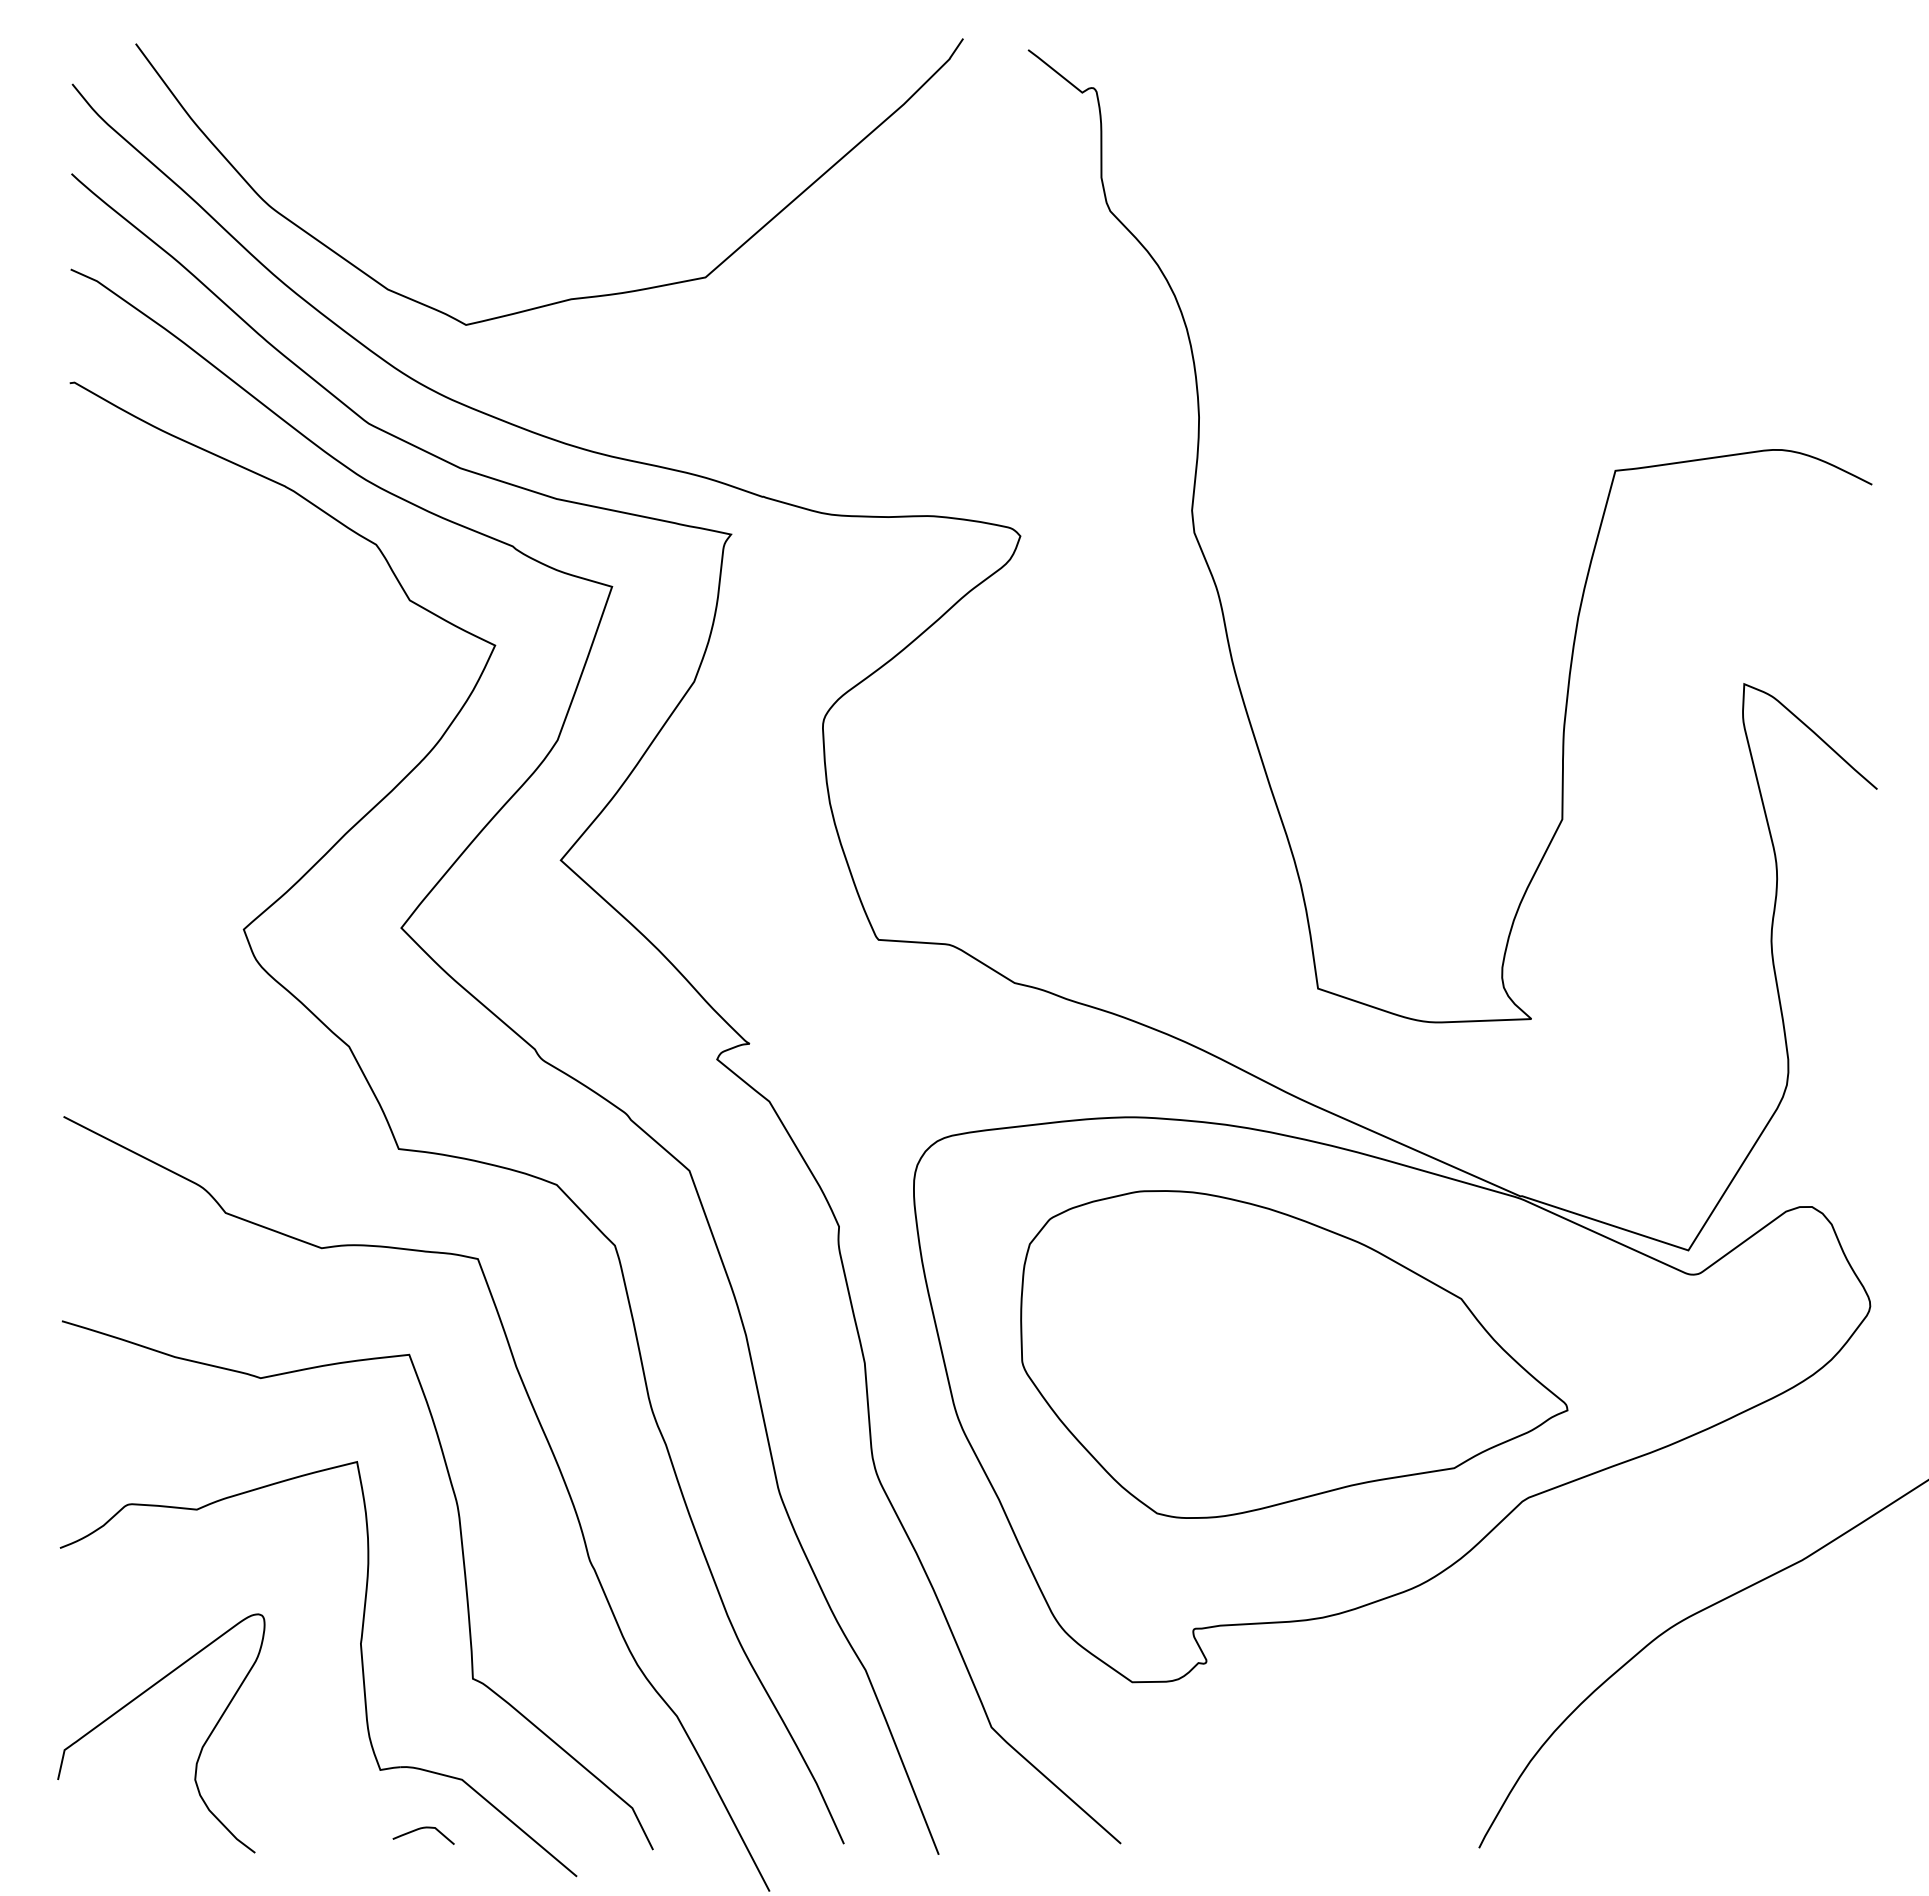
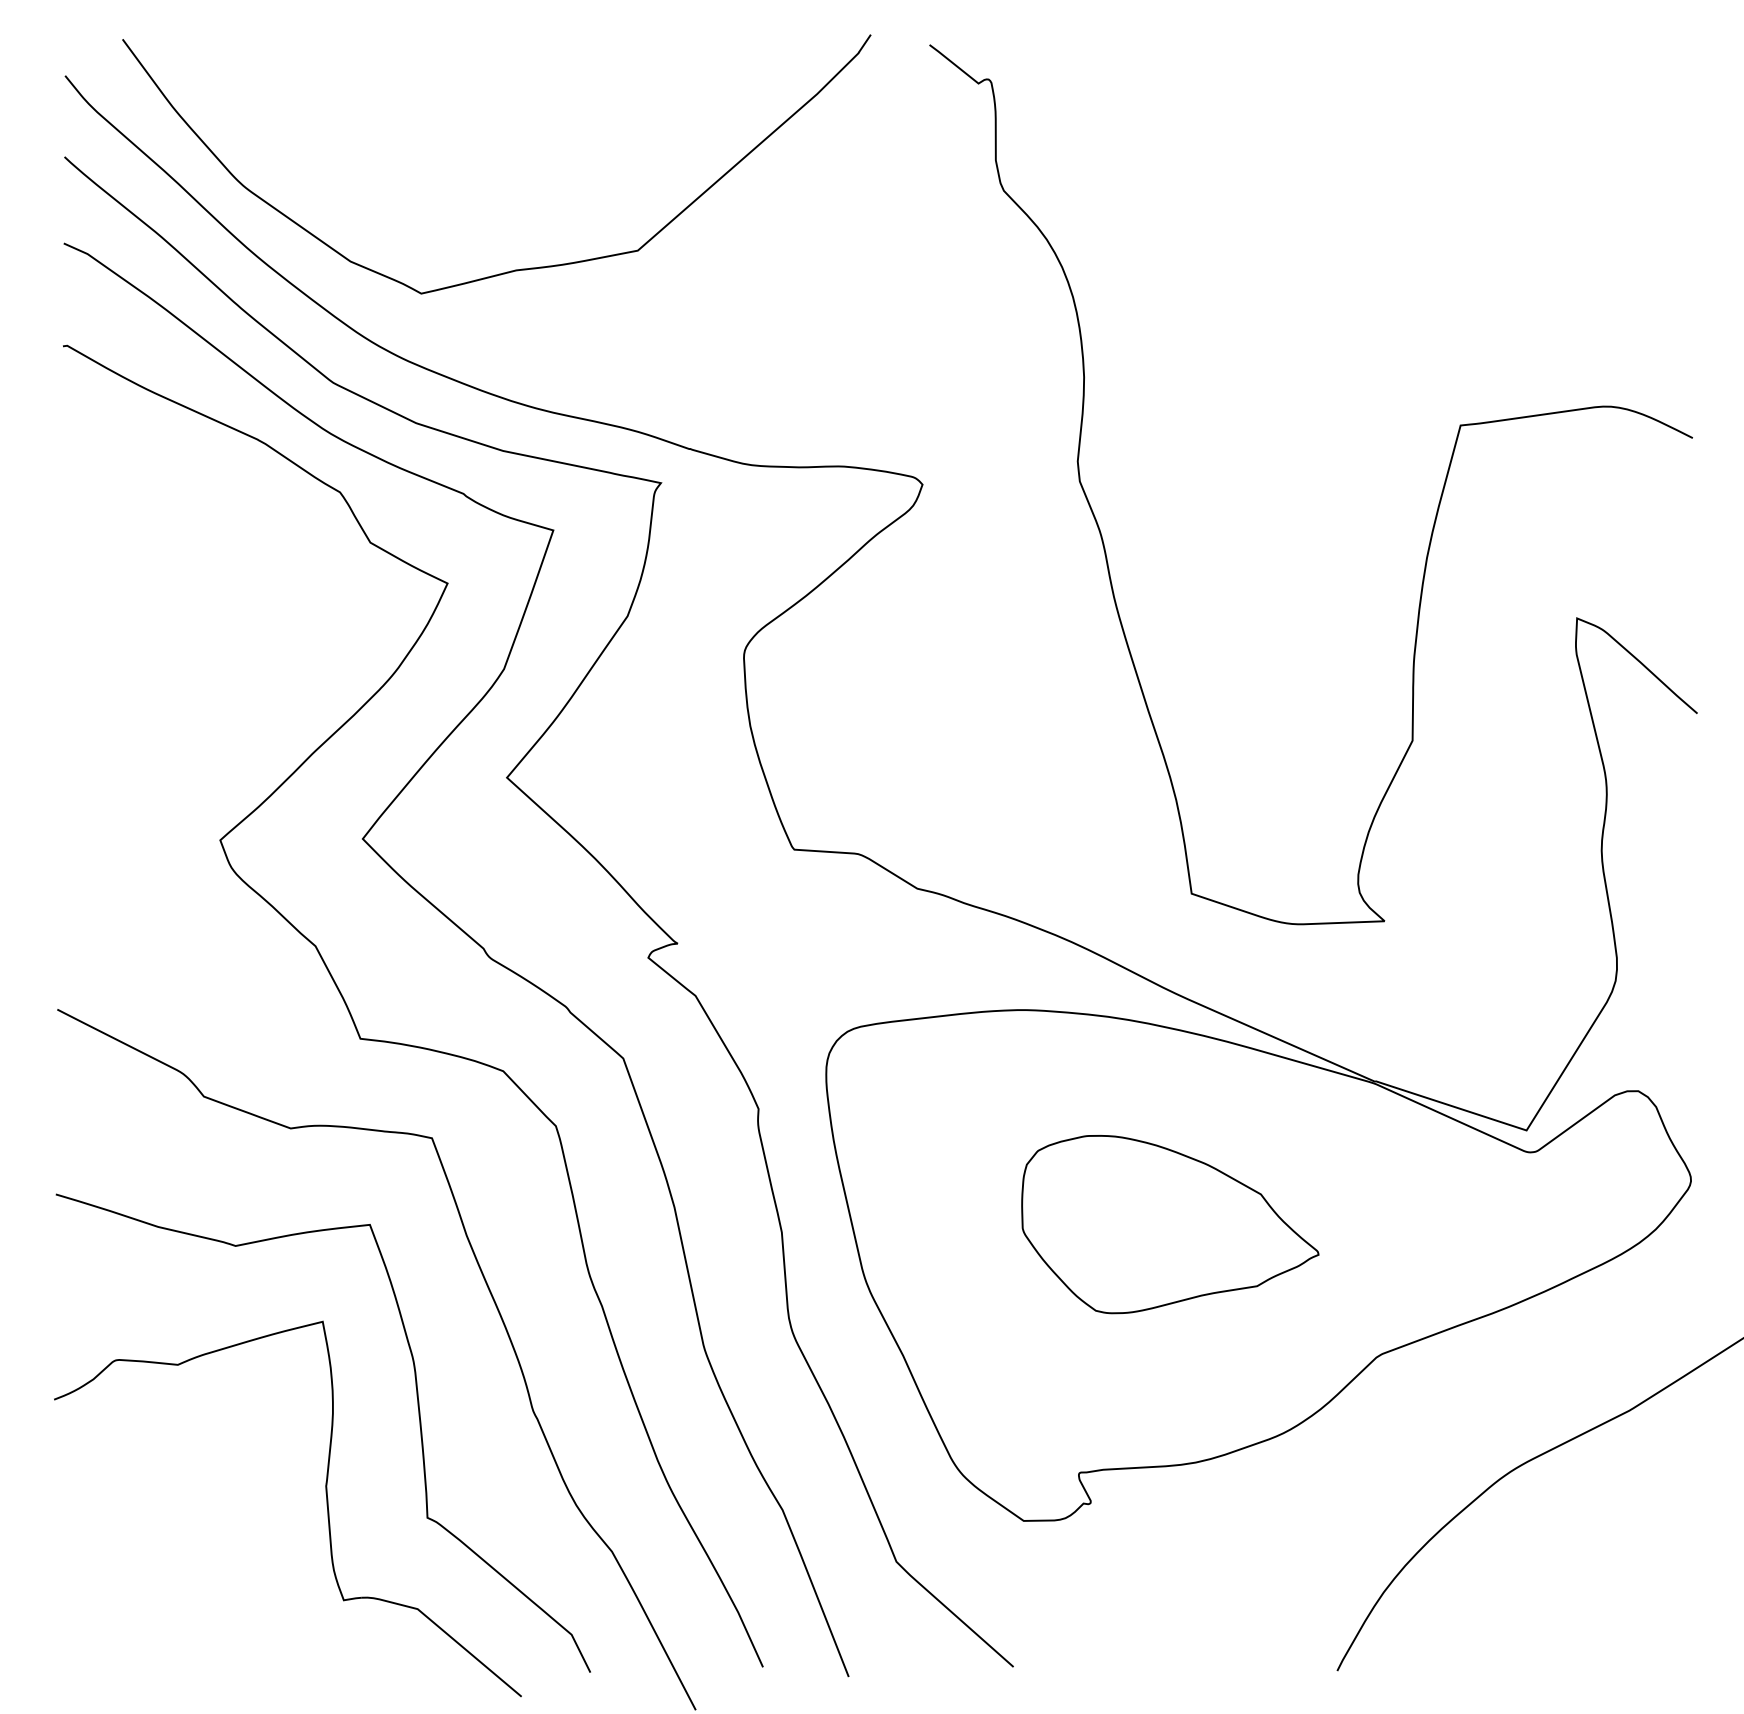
part: (1294, 1354) -> (1170, 1224), size x0.6
curve: (137, 1698) -> (124, 1535), removed
curve: (419, 1829) -> (379, 1654), removed

